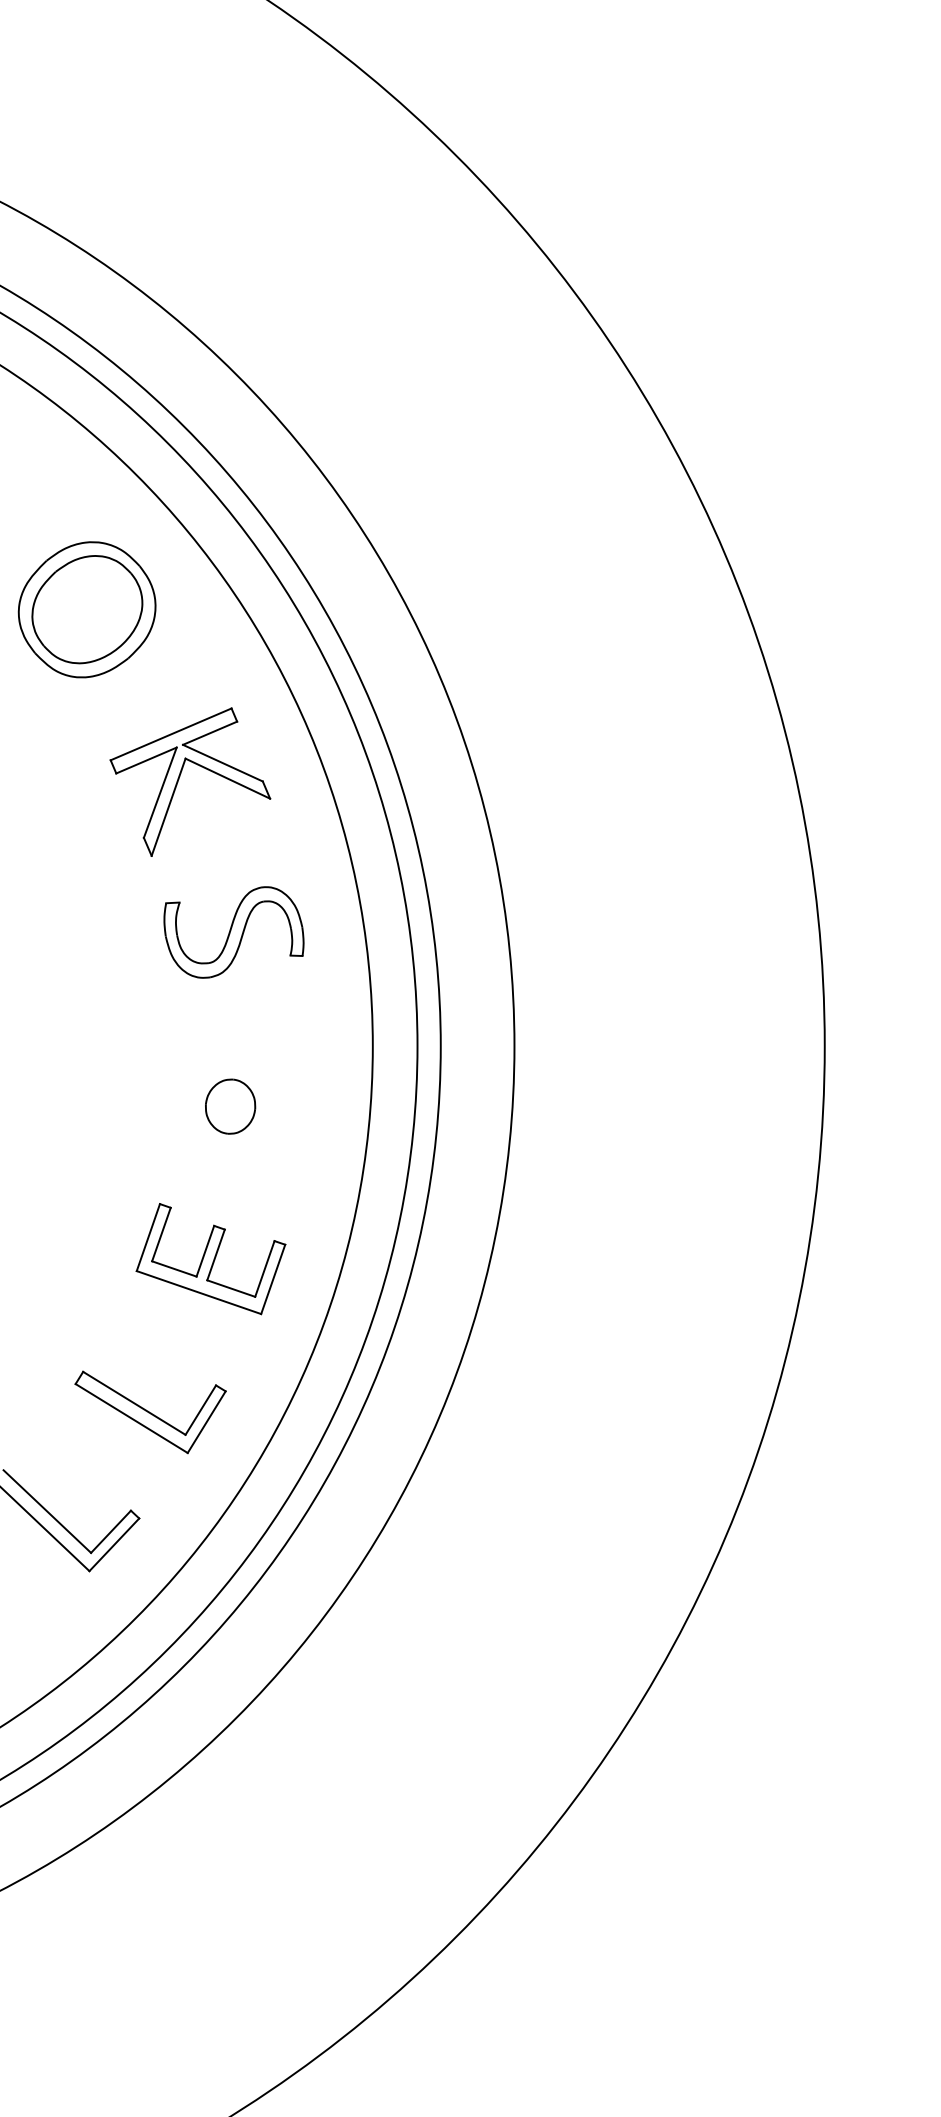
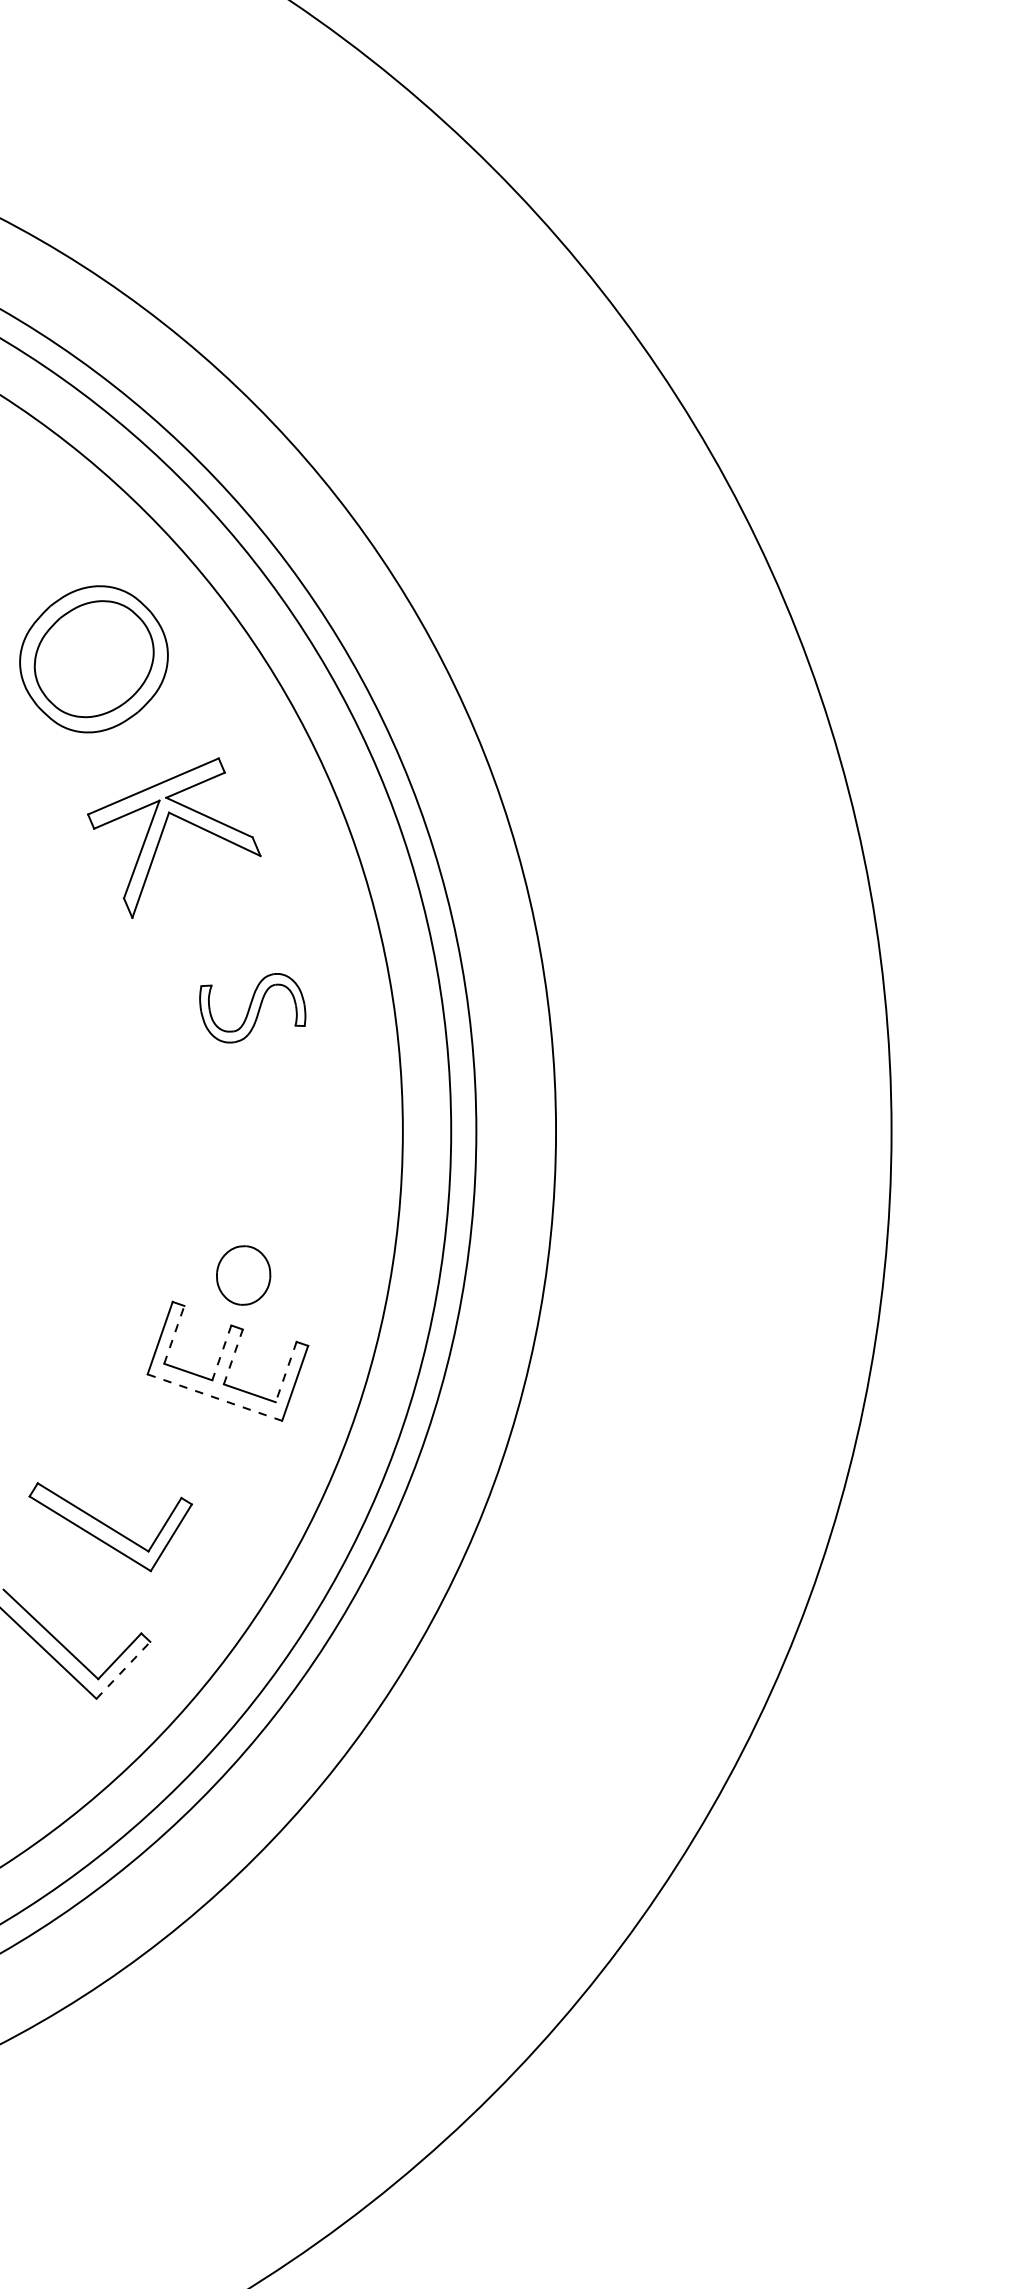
part: (180, 776) -> (163, 832), moved
part: (233, 932) -> (252, 1008), size x0.7
part: (230, 1106) -> (243, 1275), moved
line: (161, 1234) -> (174, 1334), solid -> dashed
line: (205, 1251) -> (221, 1353), solid -> dashed
line: (216, 1254) -> (233, 1356), solid -> dashed
line: (264, 1268) -> (285, 1371), solid -> dashed
line: (198, 1292) -> (214, 1397), solid -> dashed
part: (150, 1412) -> (110, 1527), moved
line: (114, 1544) -> (123, 1670), solid -> dashed

